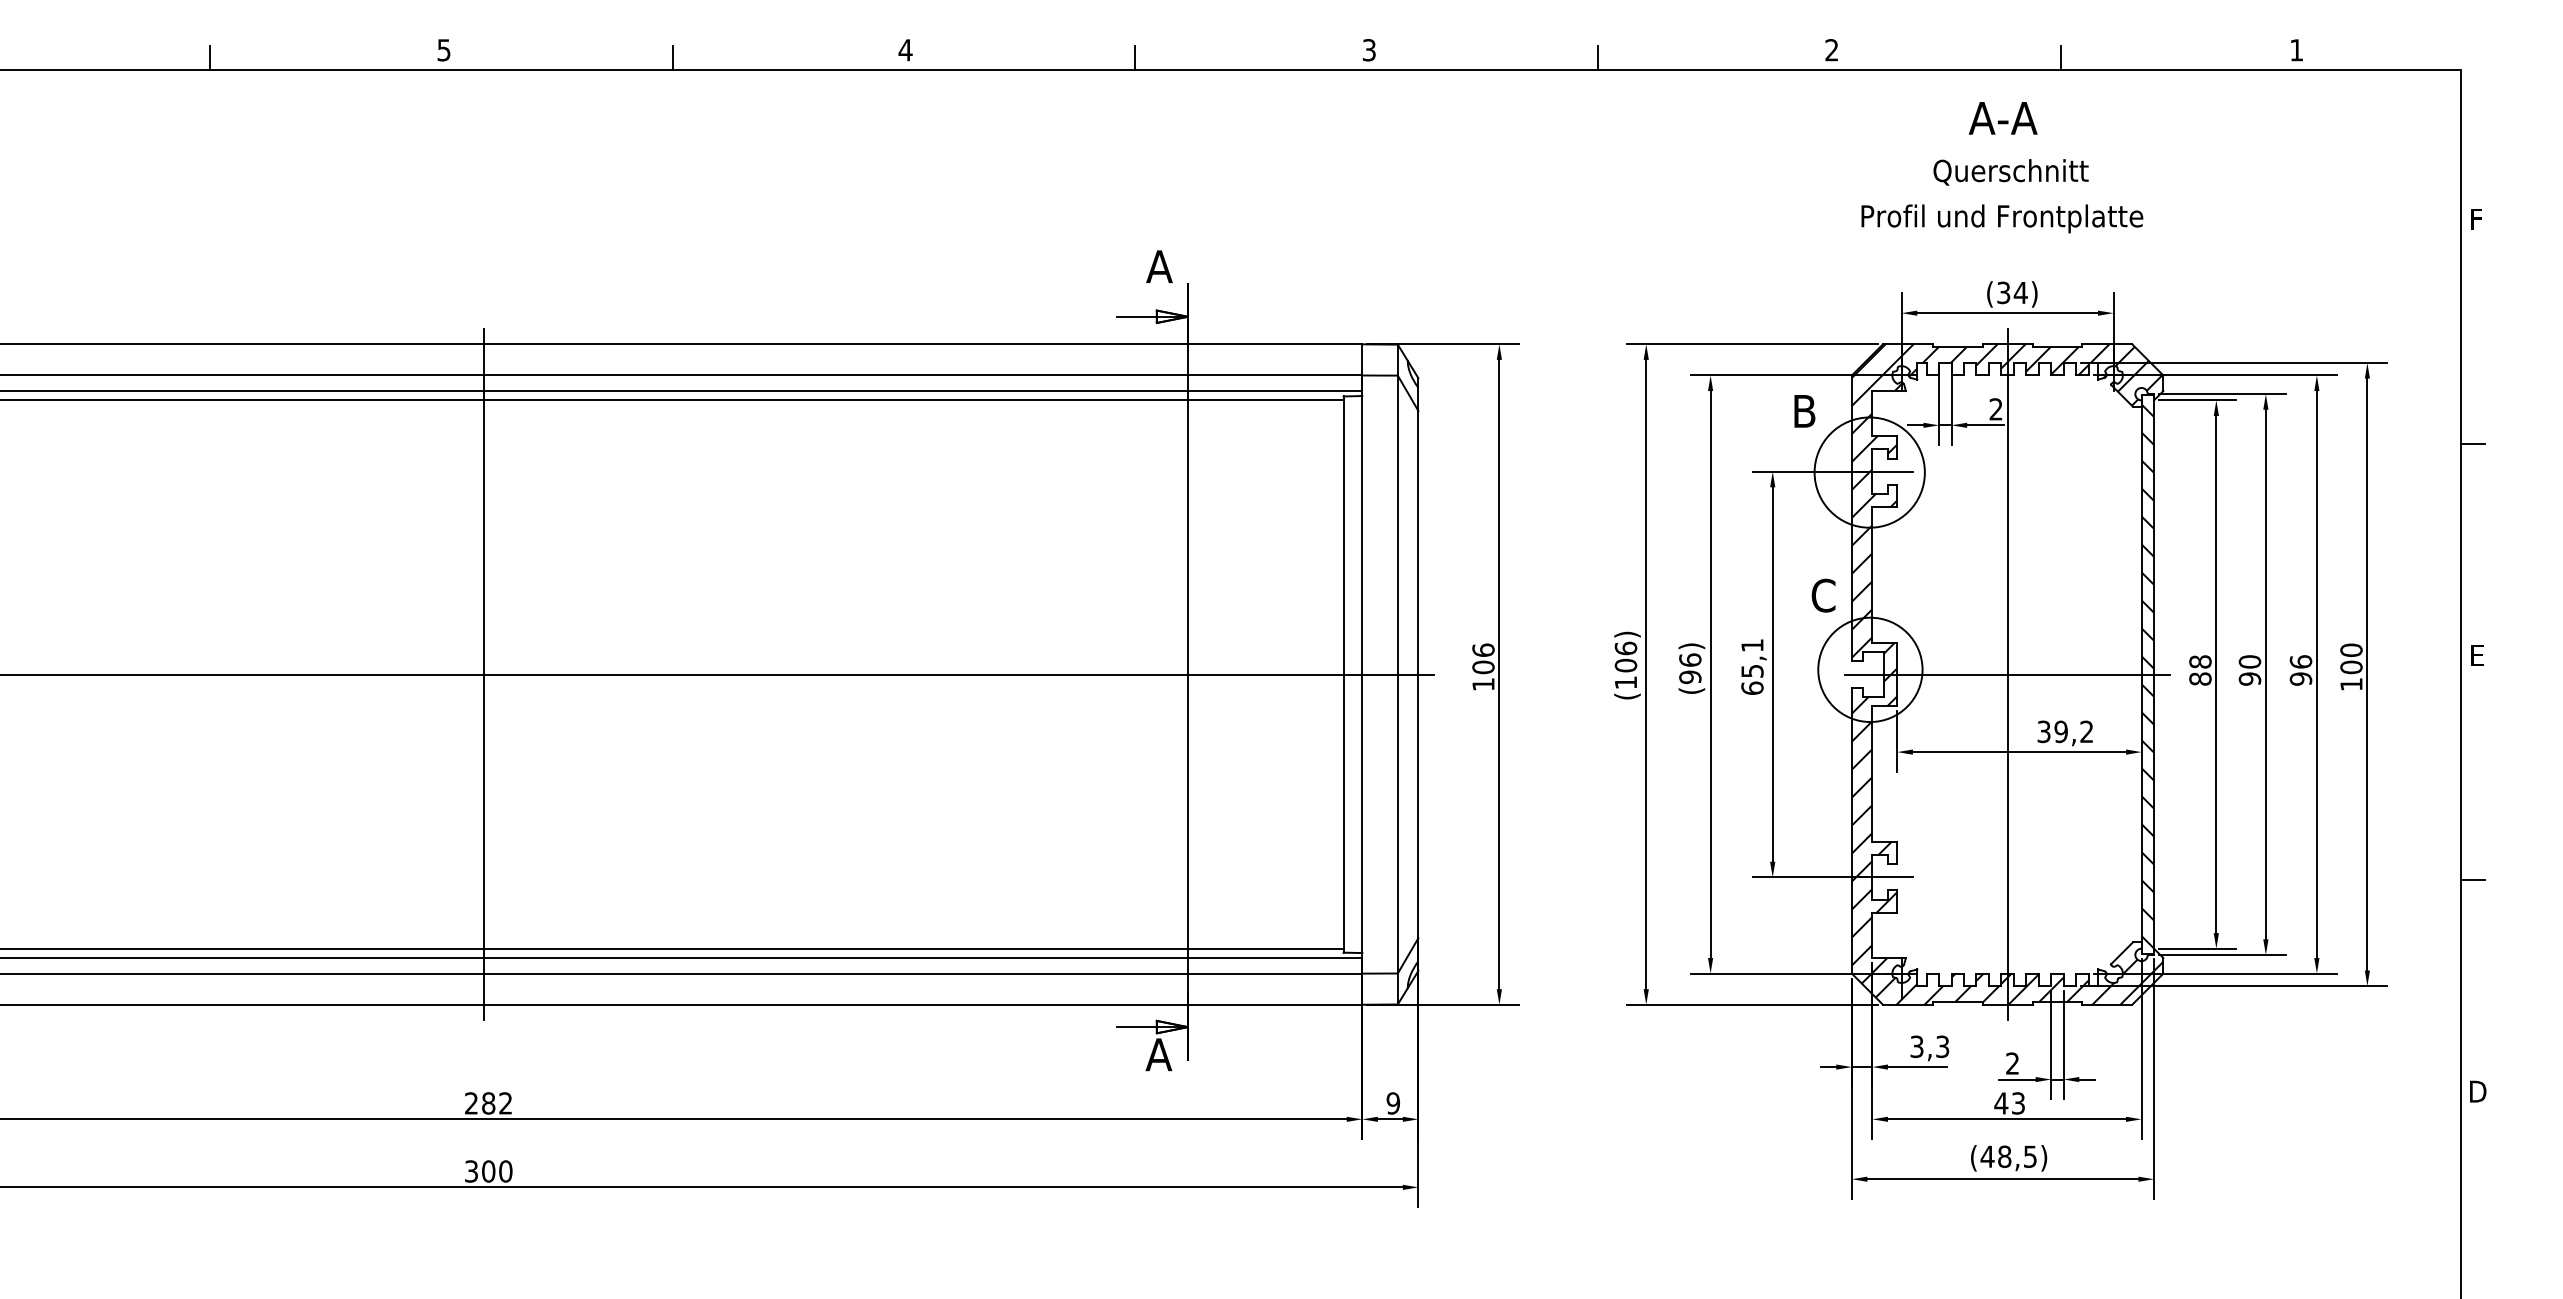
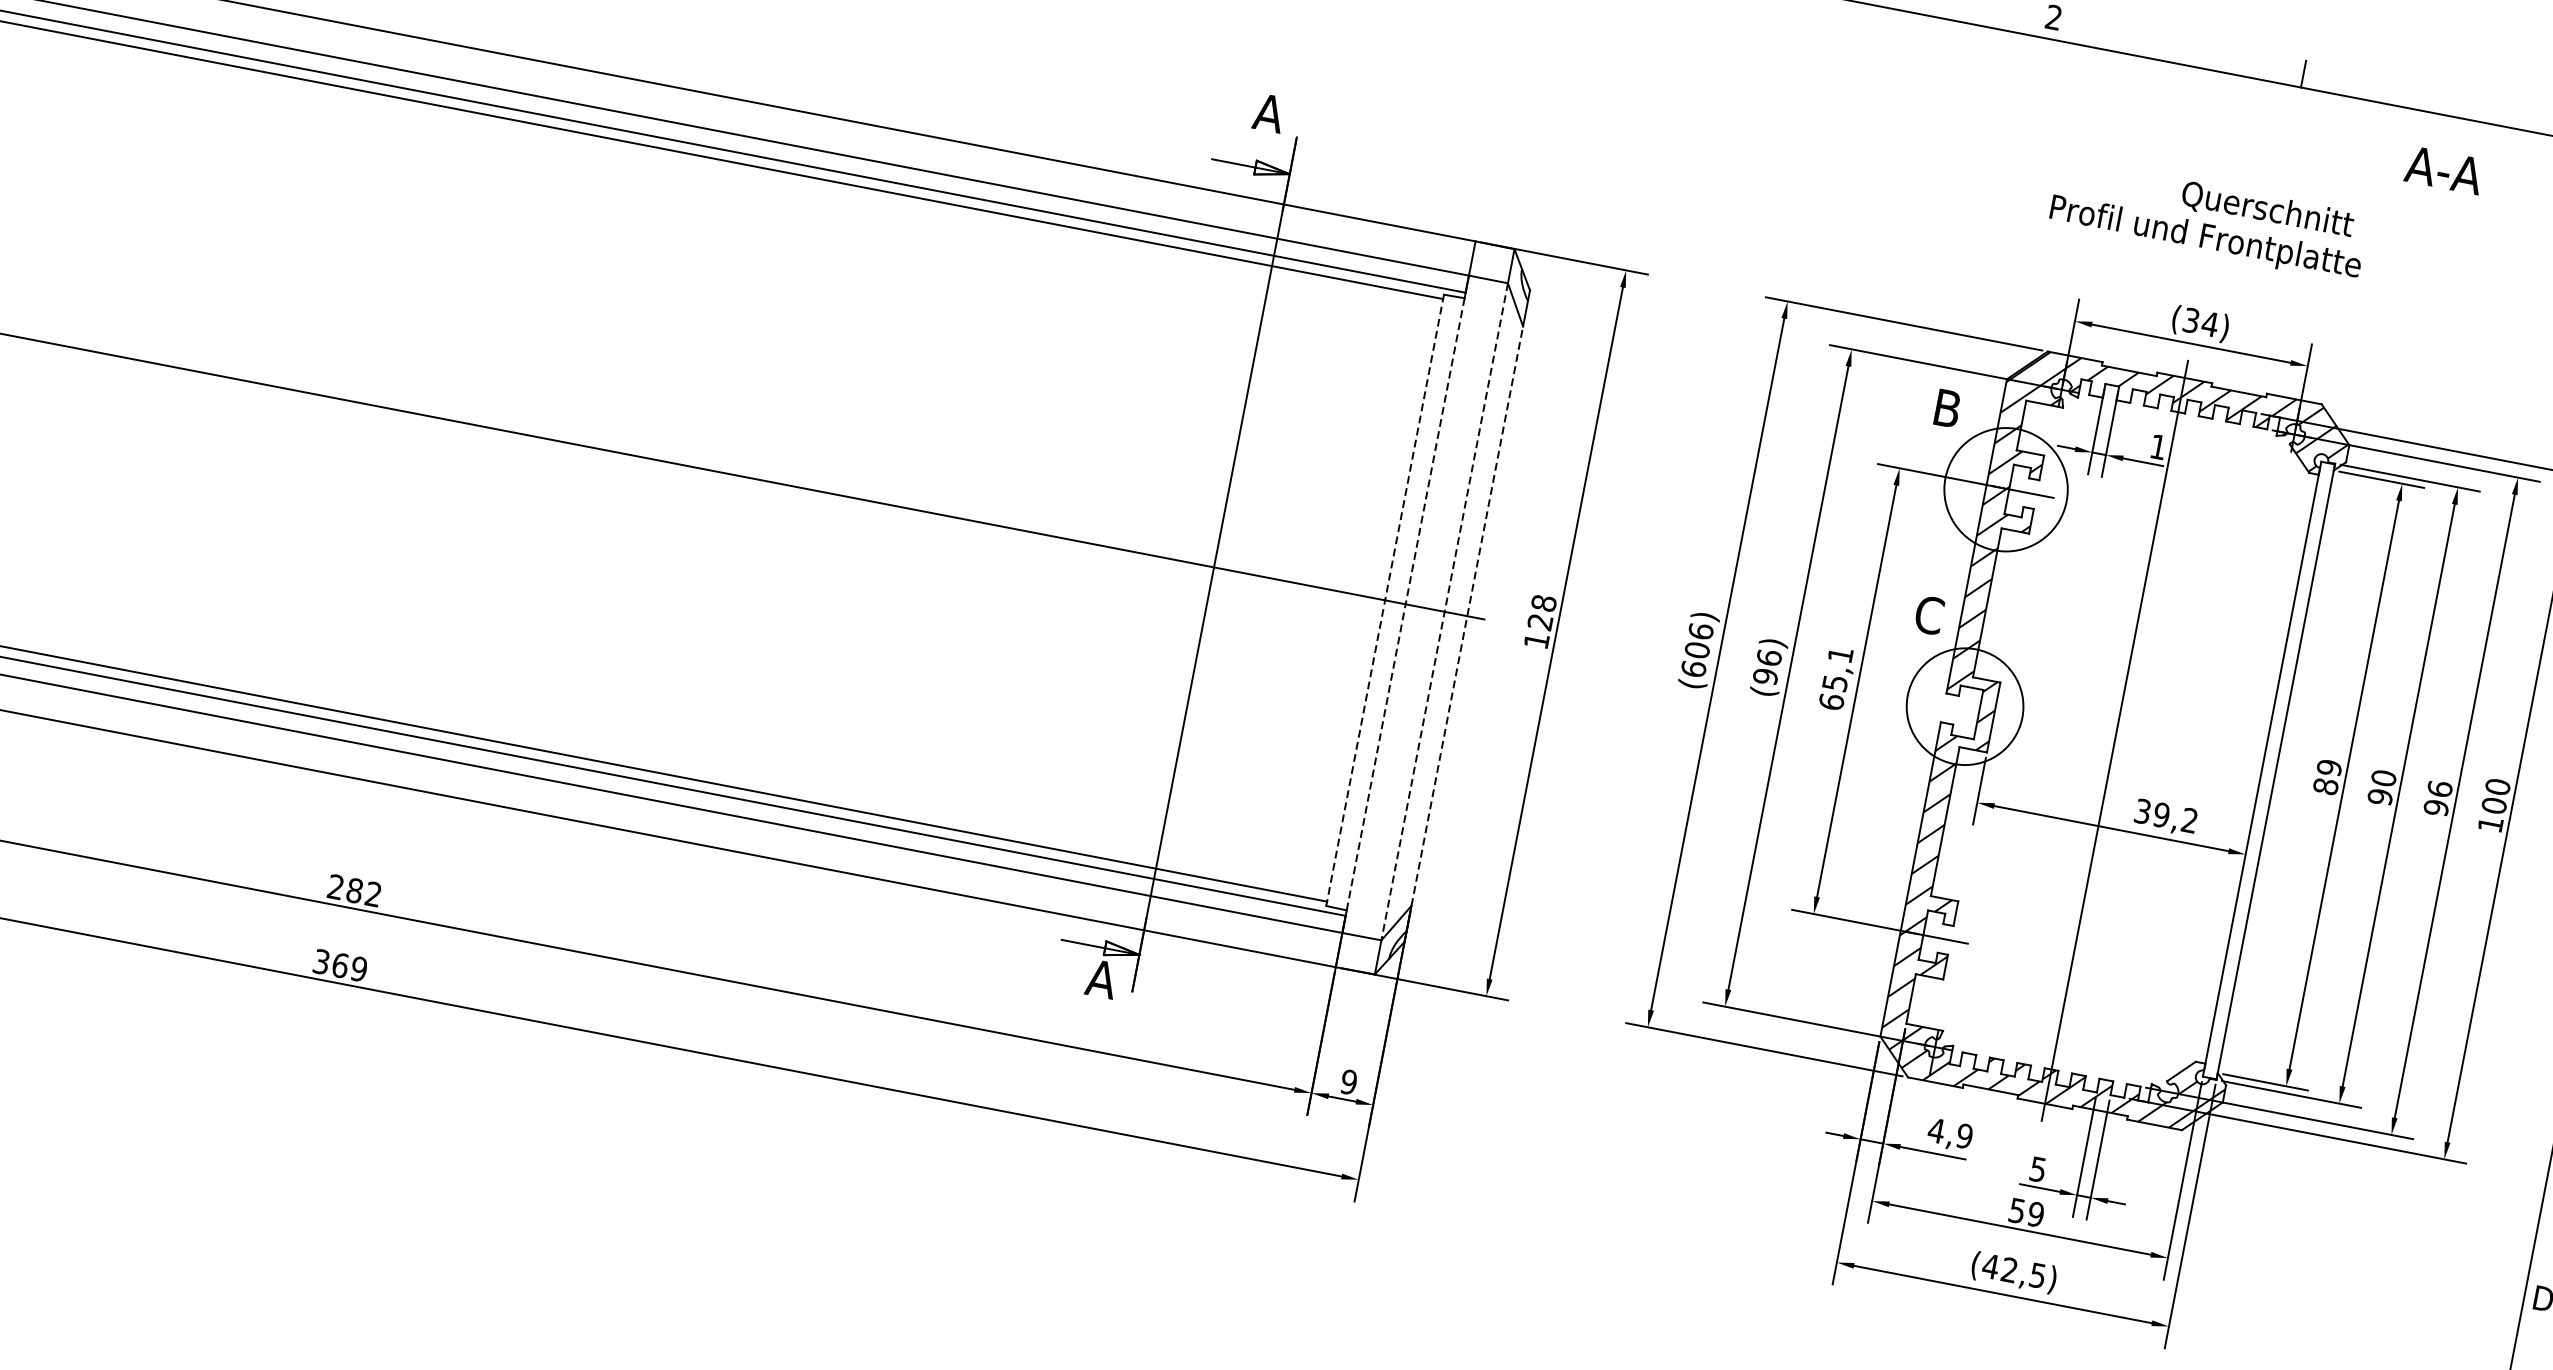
text: (2002, 118) -> (2443, 170), moved
text: (2010, 172) -> (2267, 210), moved
text: (1995, 409) -> (2157, 447), 2 -> 1
text: (1483, 658) -> (1542, 612), 106 -> 128
text: (2200, 661) -> (2329, 767), 88 -> 89
line: (483, 674) -> (439, 418), removed
line: (1362, 674) -> (1405, 604), solid -> dashed
line: (1397, 674) -> (1444, 611), solid -> dashed
line: (1418, 674) -> (1467, 616), solid -> dashed
line: (2007, 674) -> (2114, 740), removed
line: (1343, 675) -> (1384, 601), solid -> dashed
hatch: (2147, 676) -> (2268, 772), removed
text: (1625, 682) -> (1693, 668), (106) -> (606)
text: (1929, 1046) -> (1950, 1133), 3,3 -> 4,9
text: (2012, 1063) -> (2037, 1169), 2 -> 5
text: (2009, 1103) -> (2026, 1212), 43 -> 59
text: (2004, 1156) -> (2009, 1269), (48,5) -> (42,5)
text: (497, 1171) -> (350, 967), 300 -> 369

